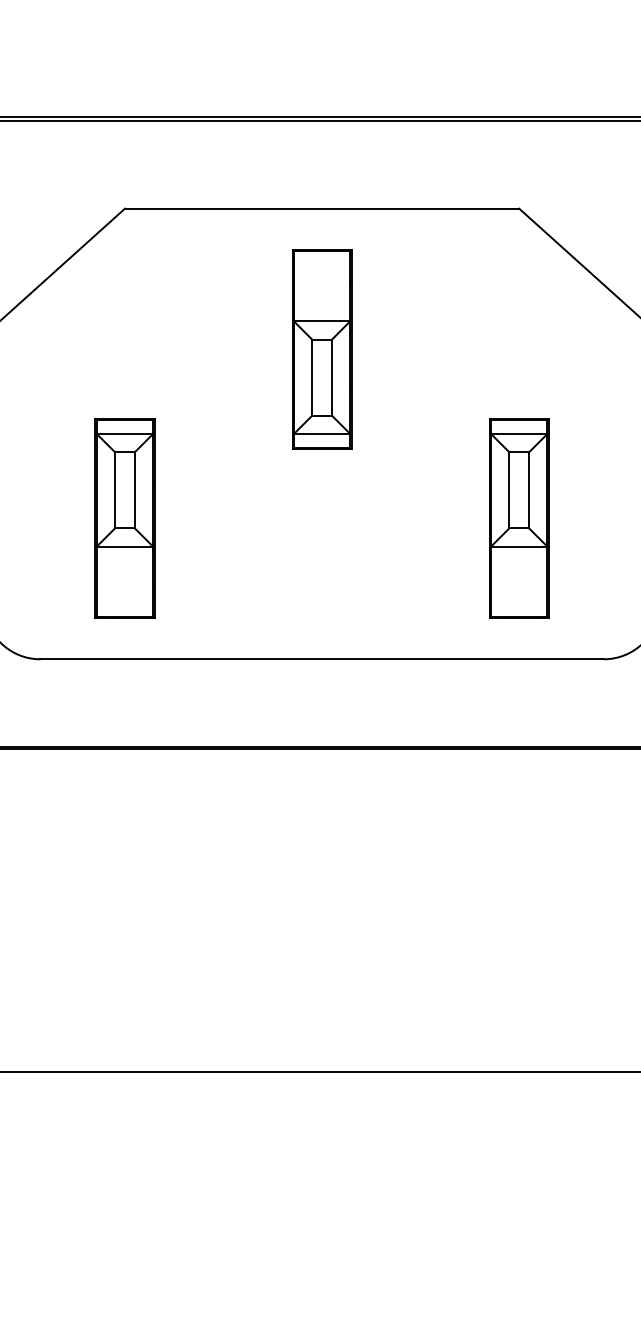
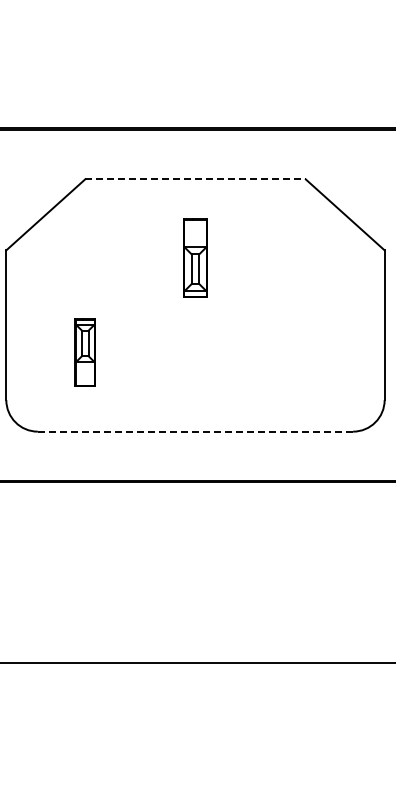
line: (322, 208) -> (195, 179), solid -> dashed
part: (322, 348) -> (195, 257), size x0.7
part: (125, 517) -> (85, 352), size x0.6
part: (518, 517) -> (305, 352), removed
line: (322, 659) -> (195, 431), solid -> dashed

